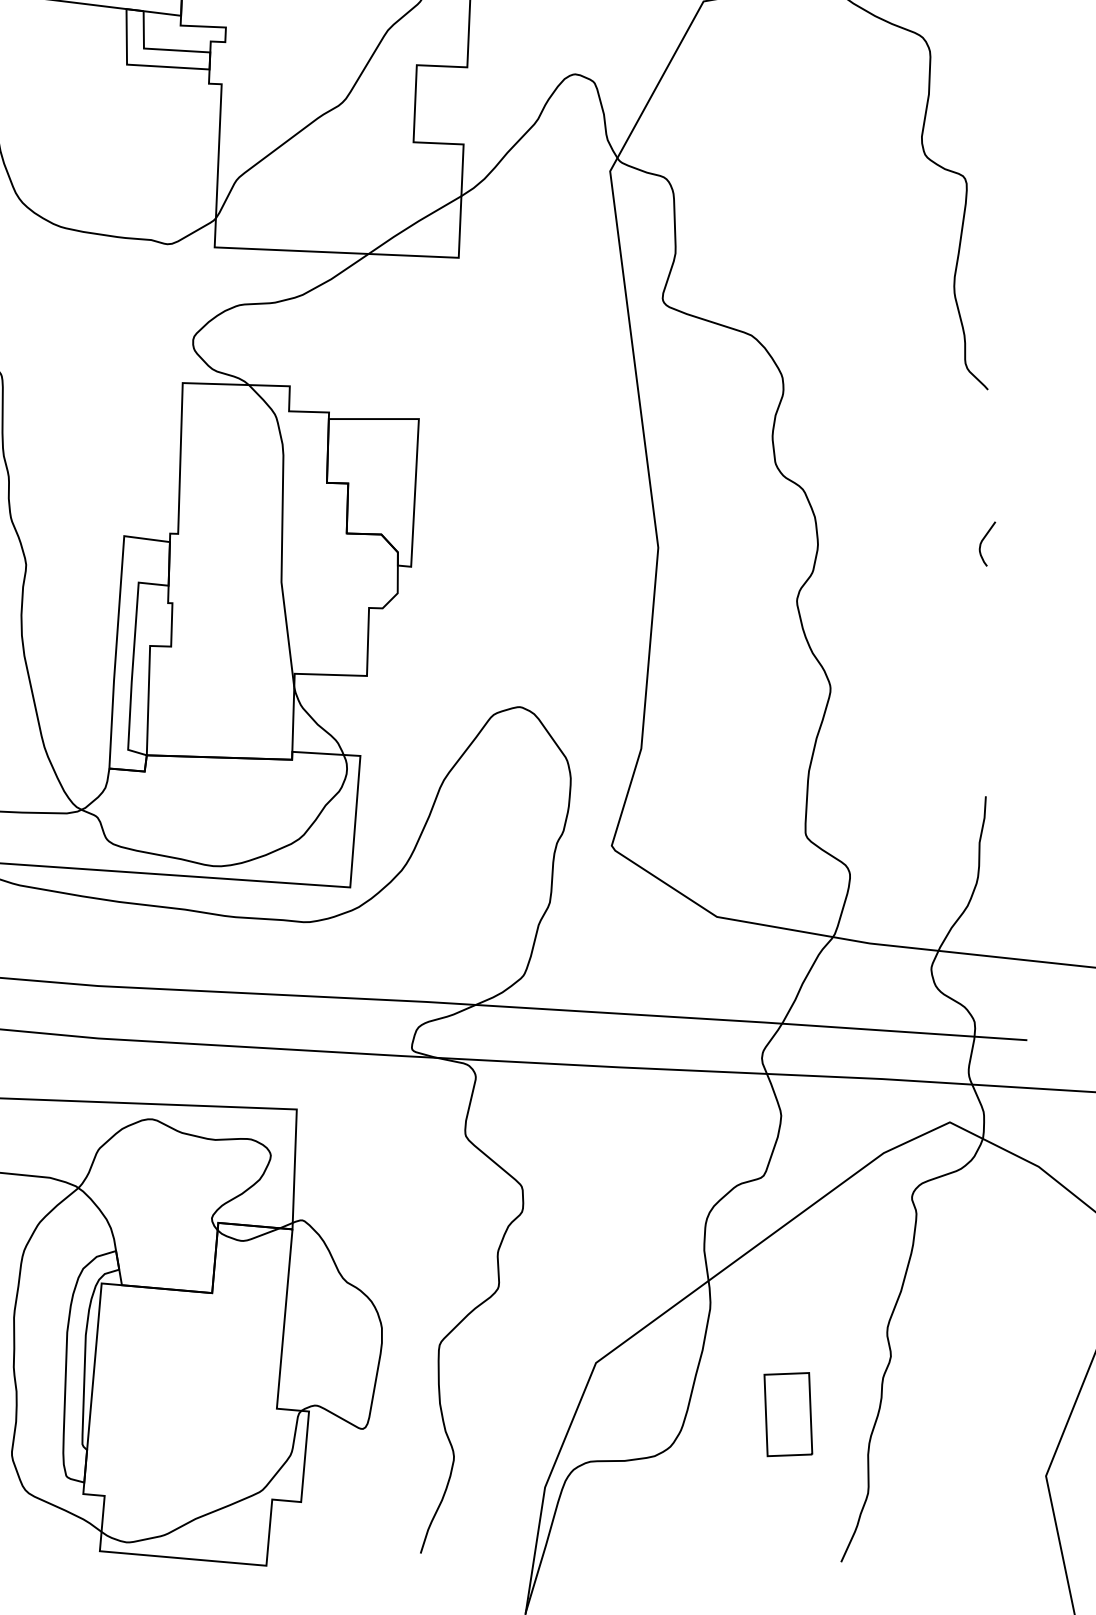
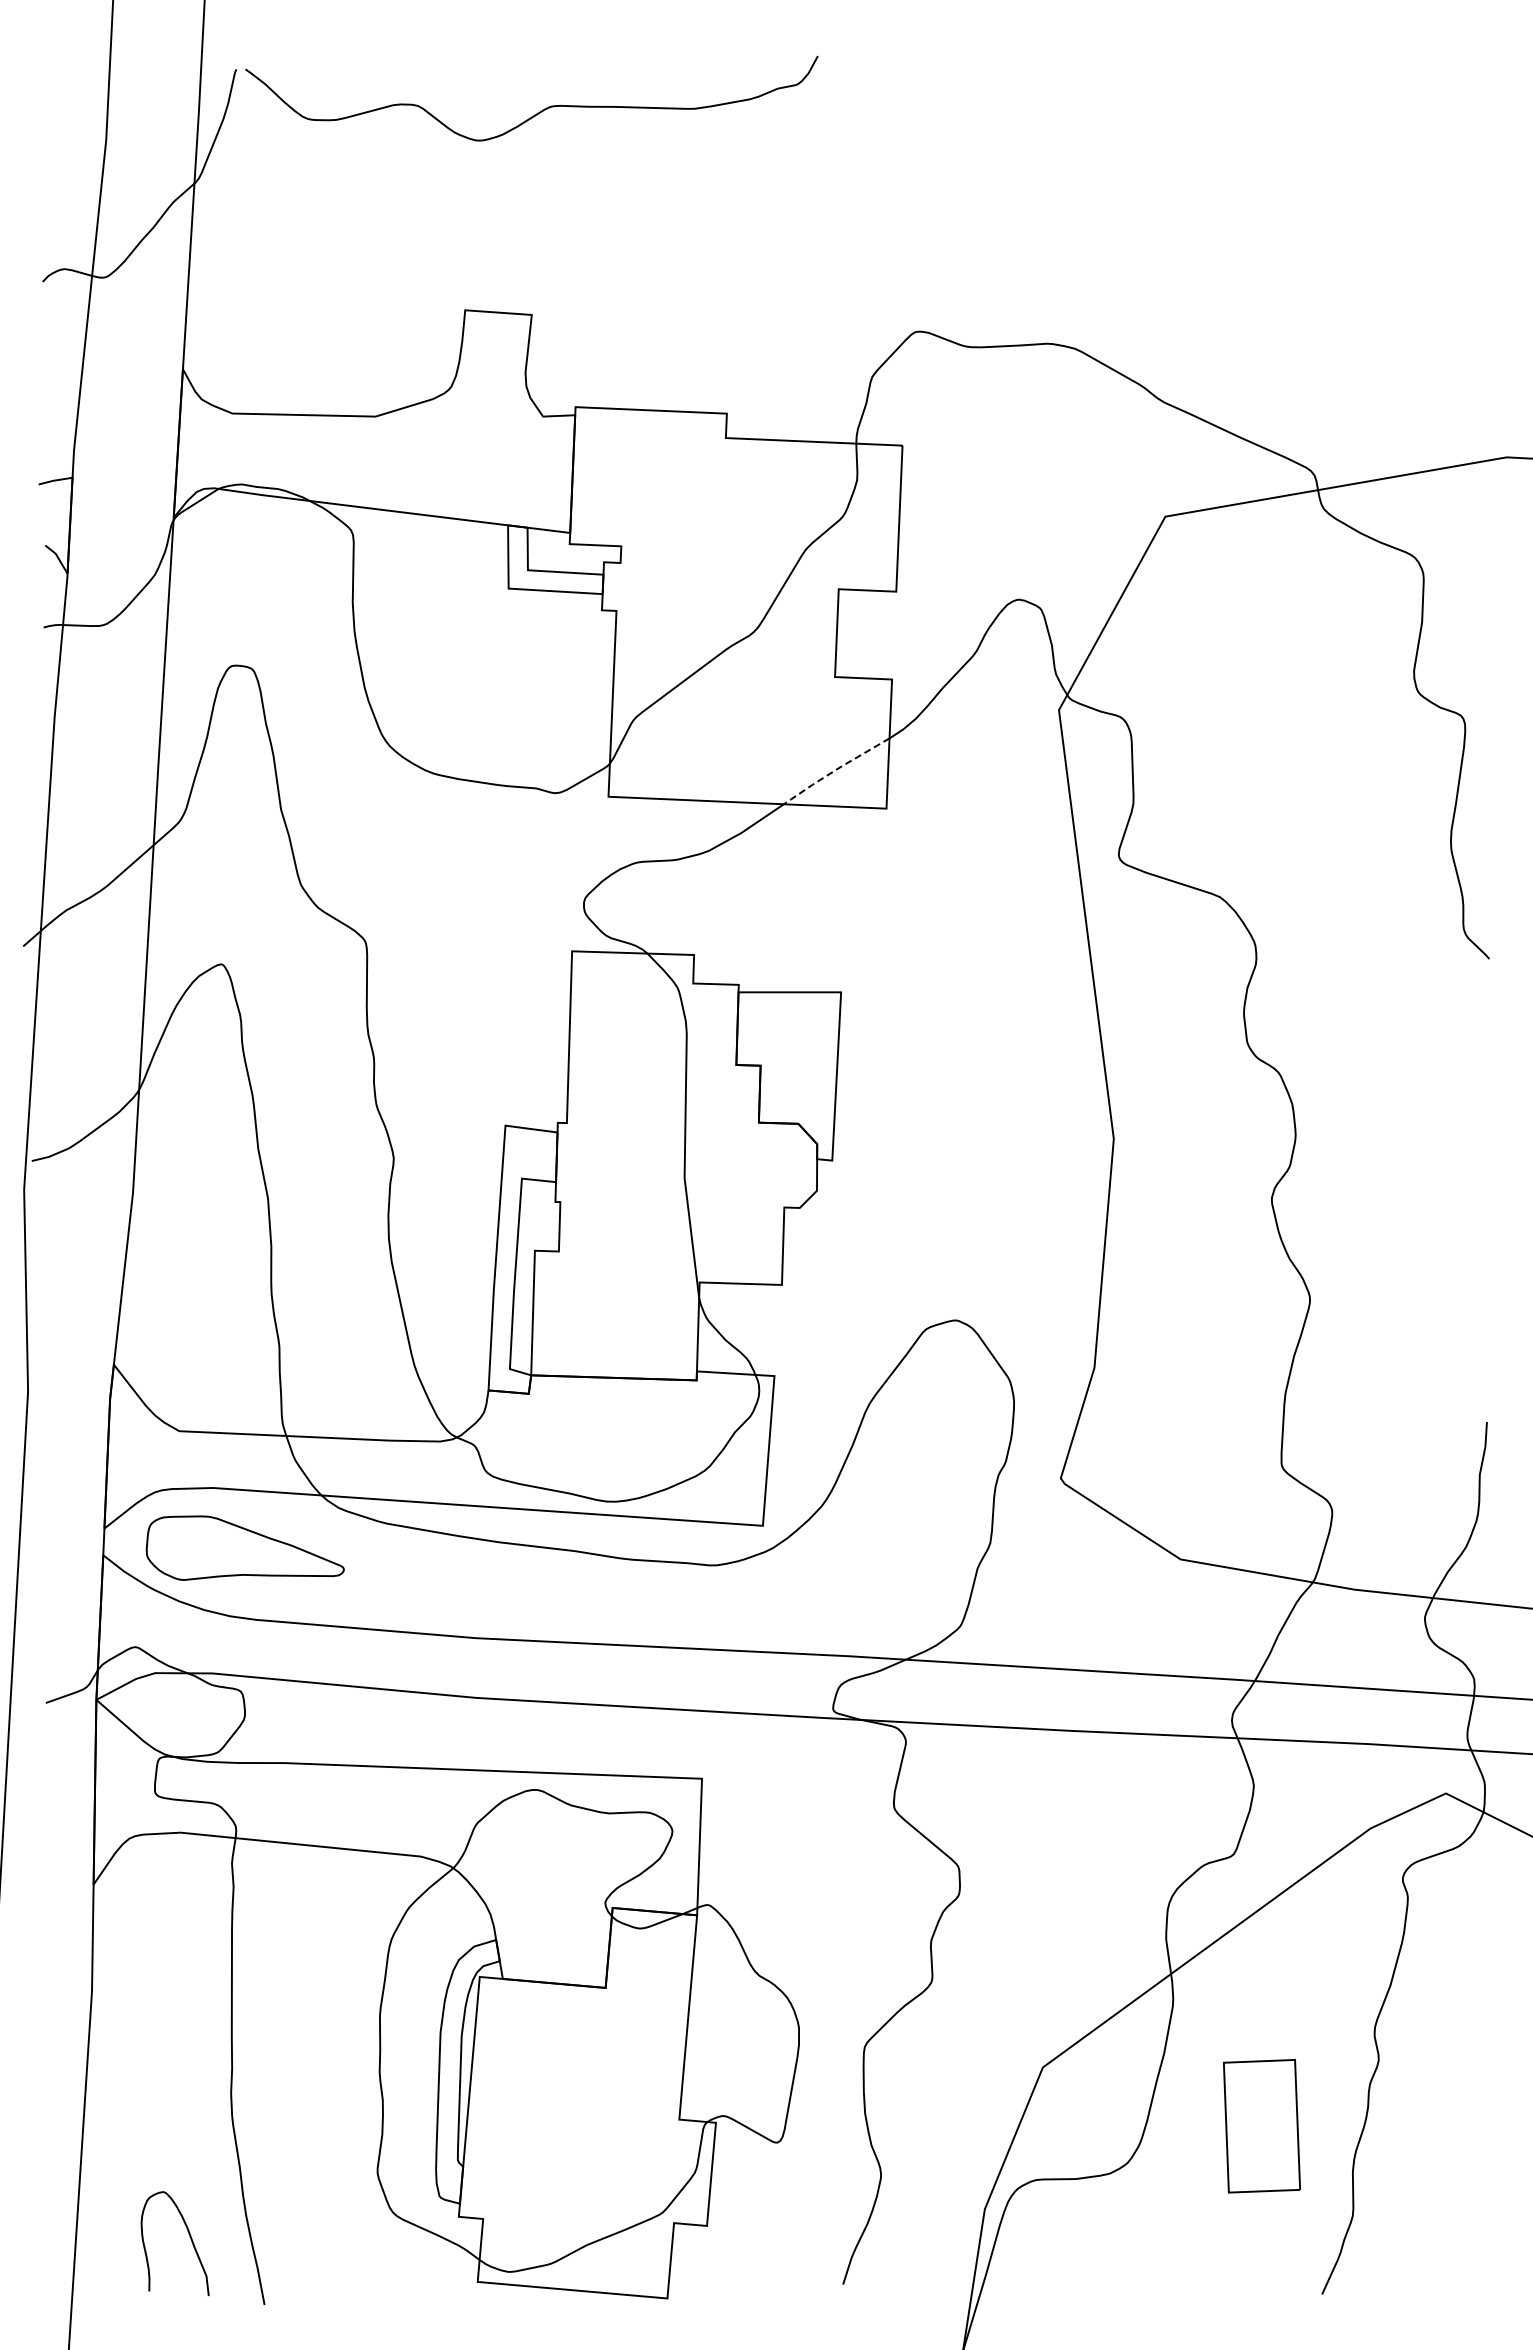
line: (413, 224) -> (835, 770), solid -> dashed
curve: (983, 540) -> (1484, 1130), removed
part: (787, 1414) -> (1261, 2126), size x1.4

